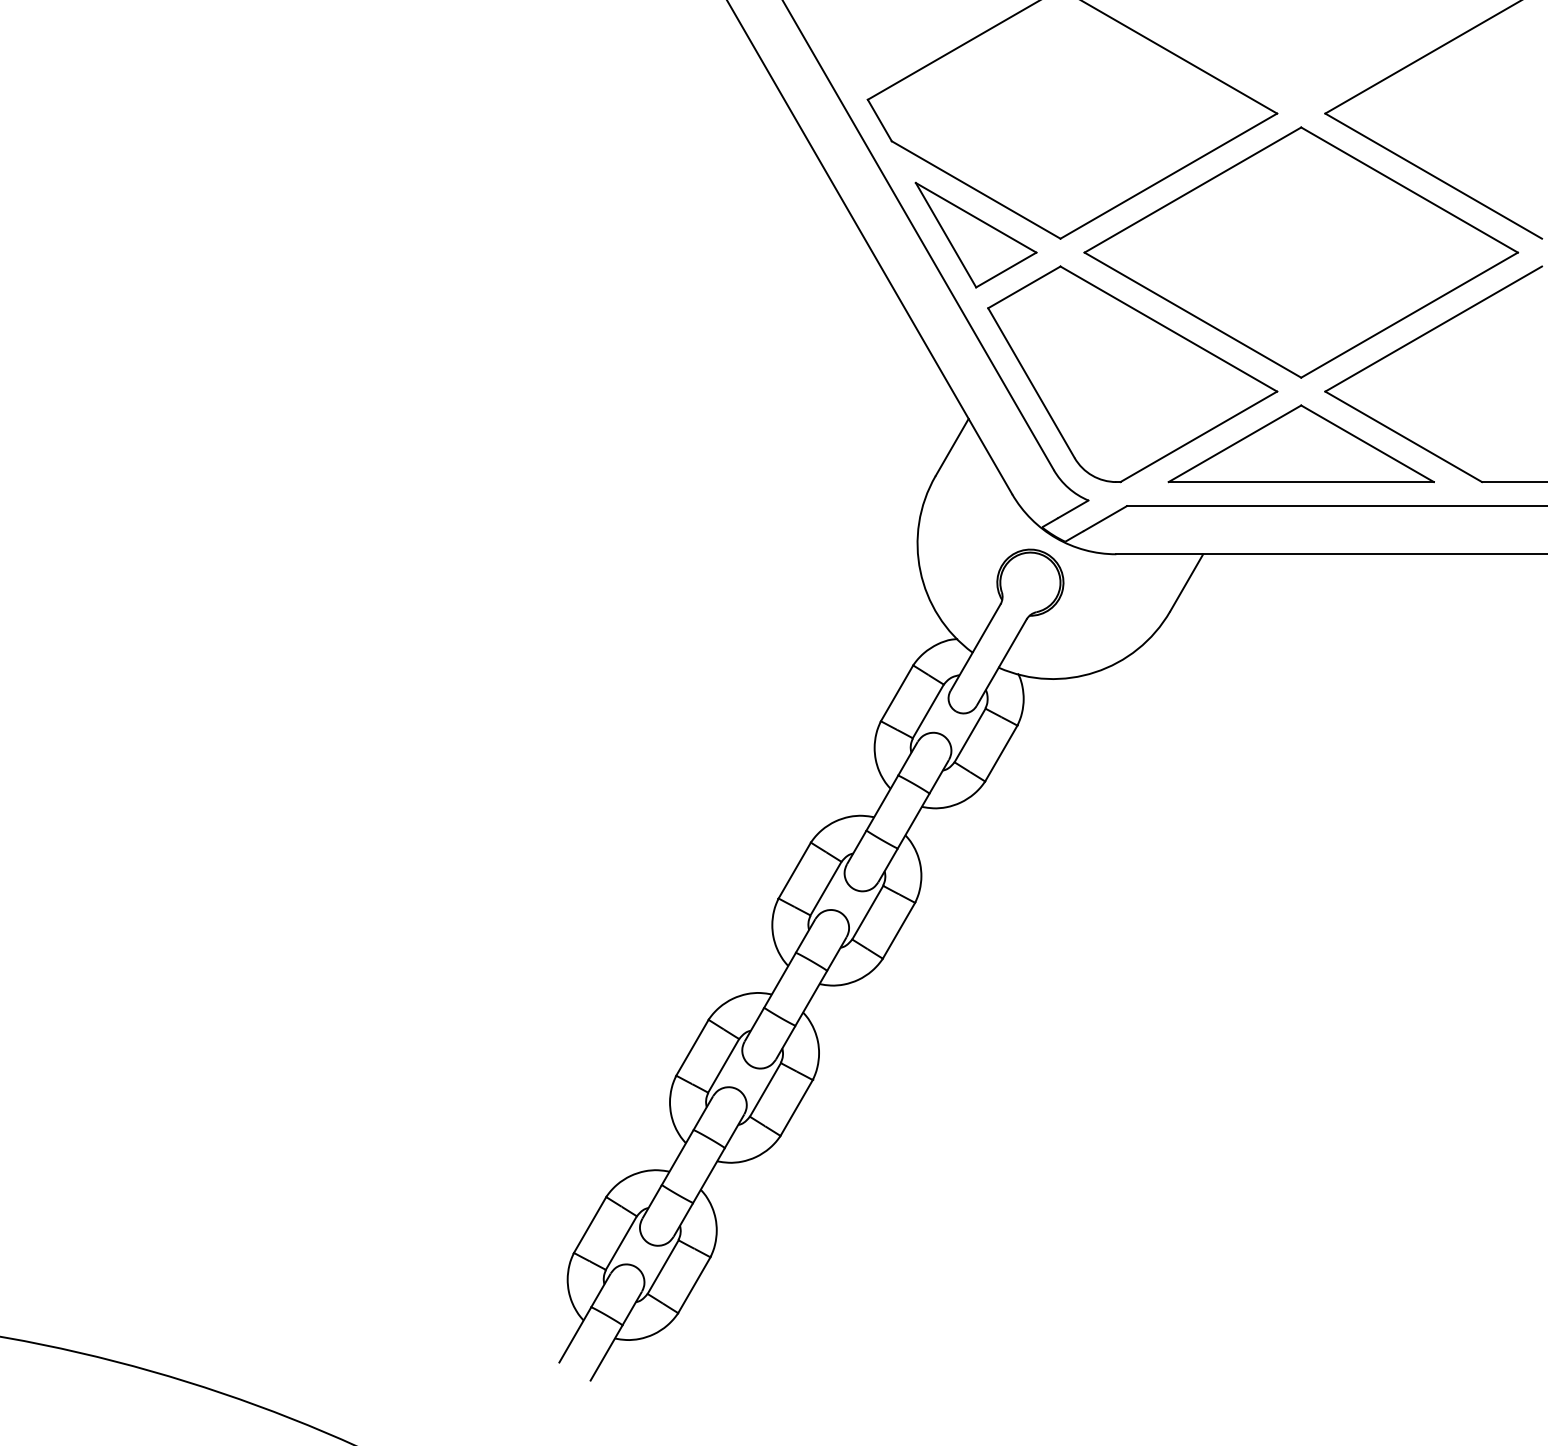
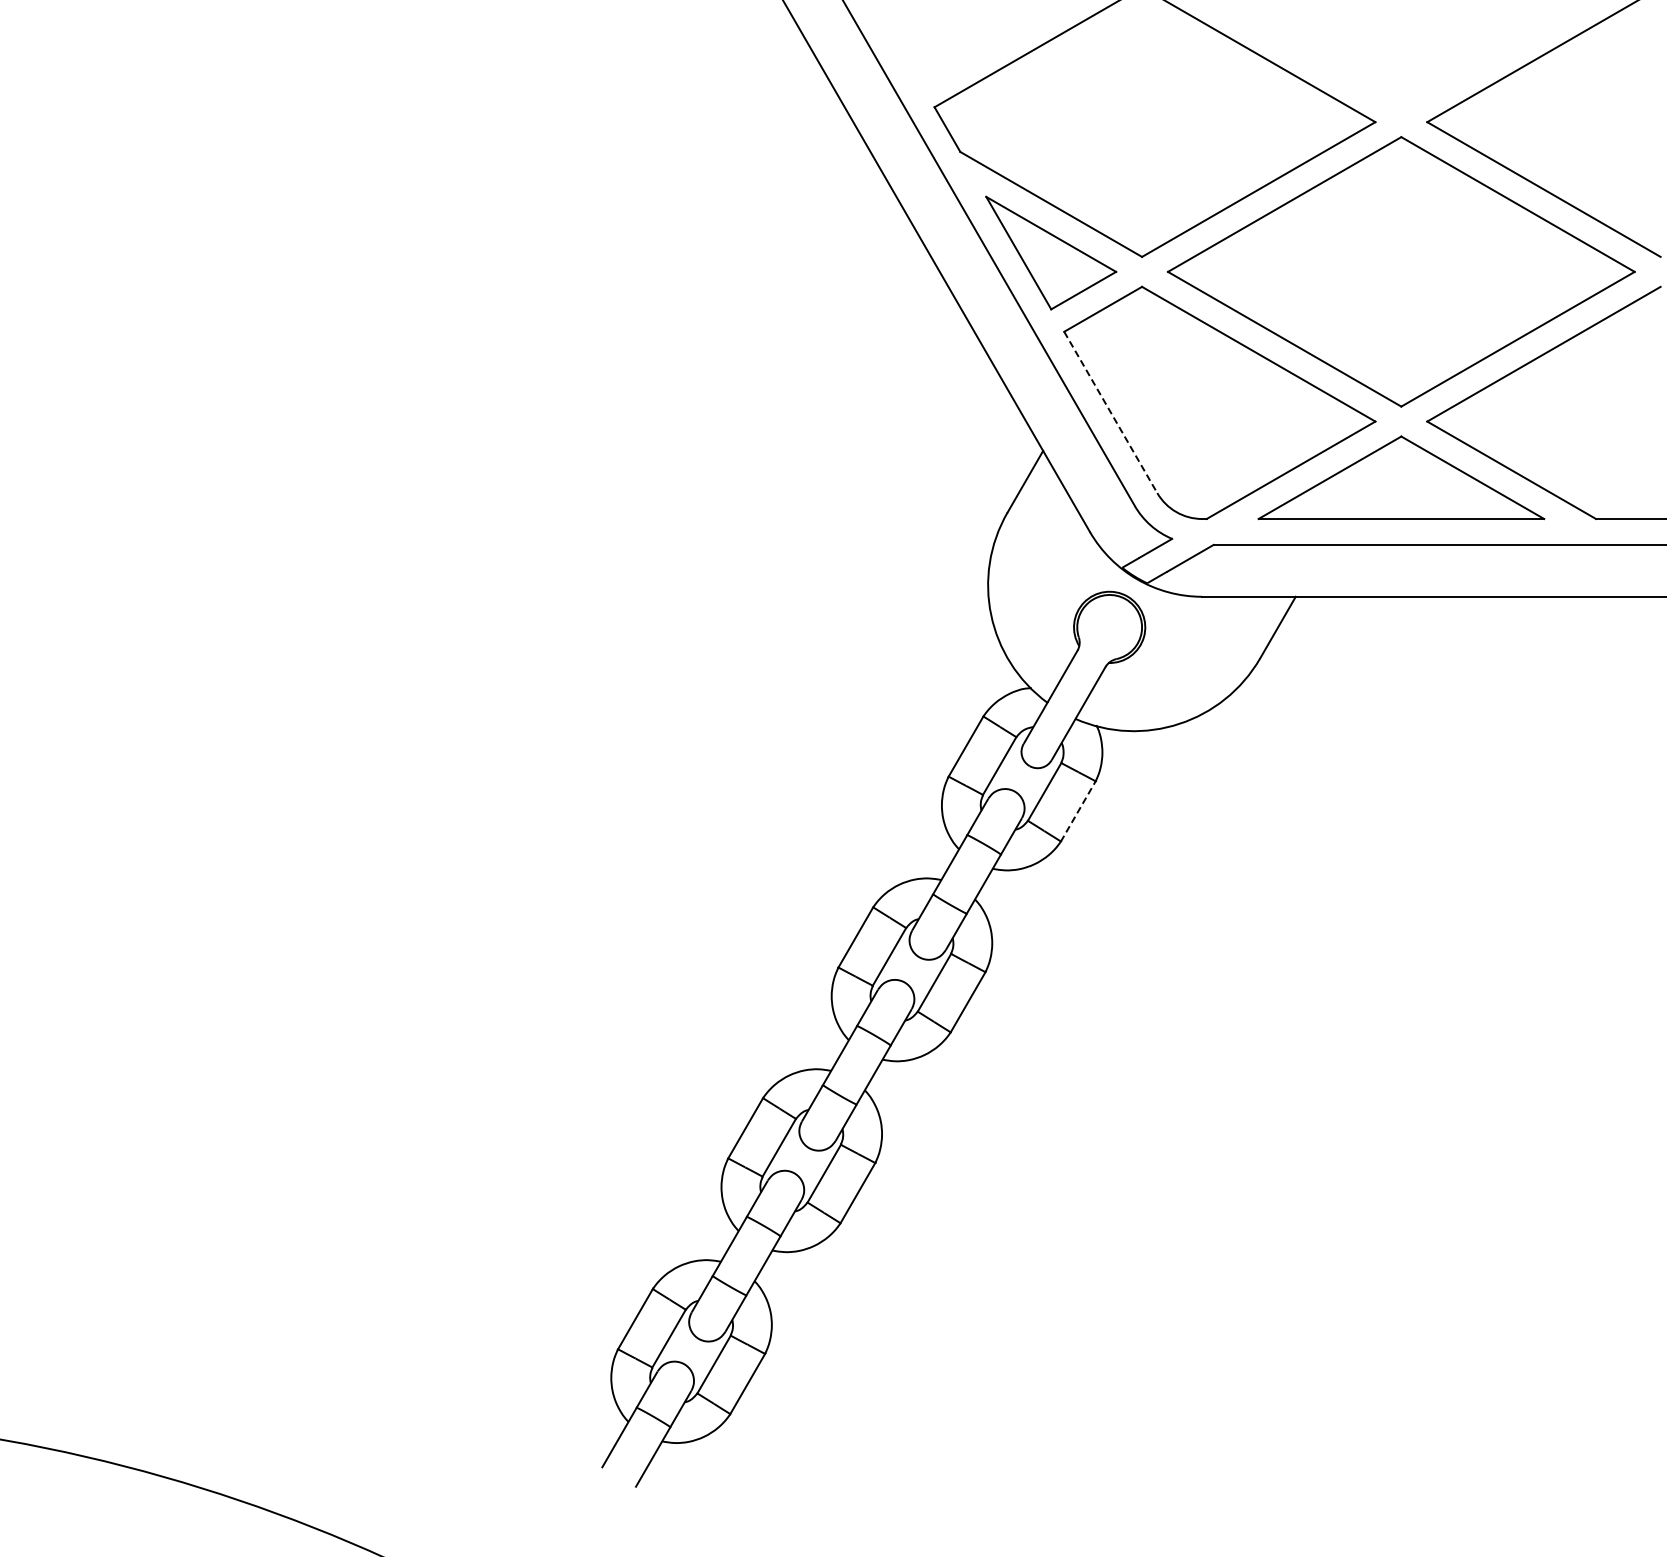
line: (1032, 383) -> (1111, 412), solid -> dashed
line: (1001, 752) -> (1078, 810), solid -> dashed

